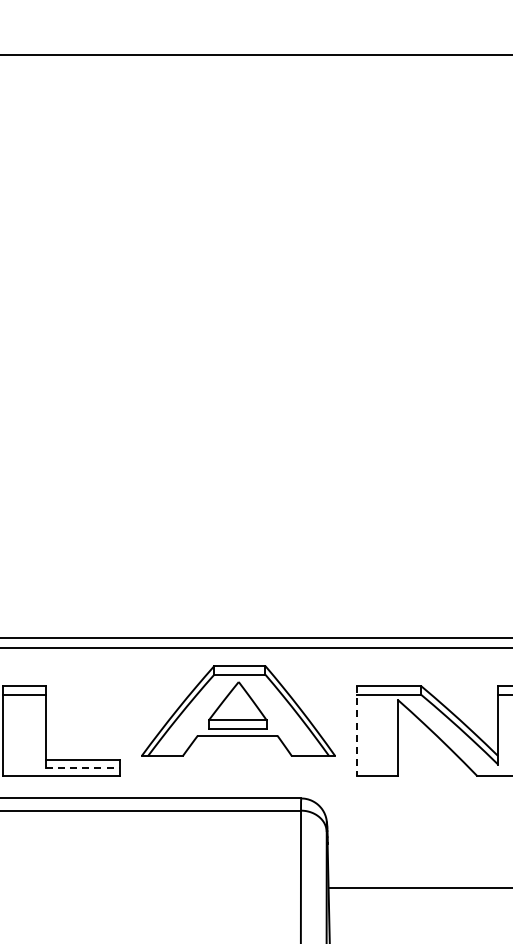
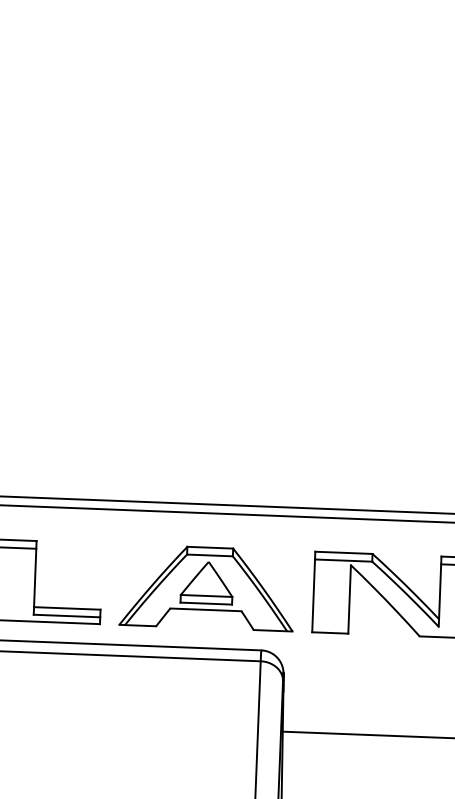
part: (238, 710) -> (207, 587), moved
line: (357, 731) -> (314, 592), dashed -> solid
line: (83, 768) -> (67, 616), dashed -> solid

